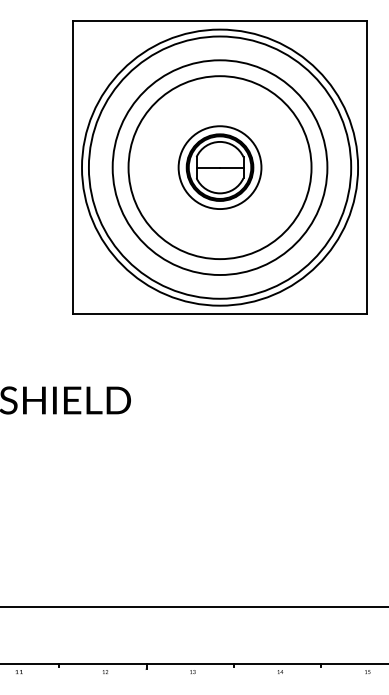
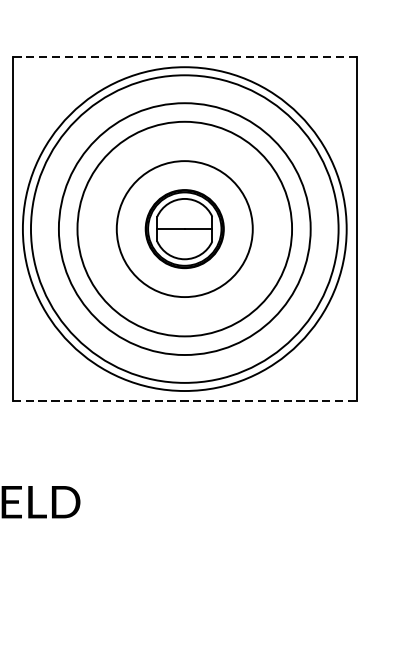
line: (220, 20) -> (185, 56), solid -> dashed
circle: (219, 167) -> (184, 228), size x1.4
line: (220, 314) -> (185, 401), solid -> dashed

